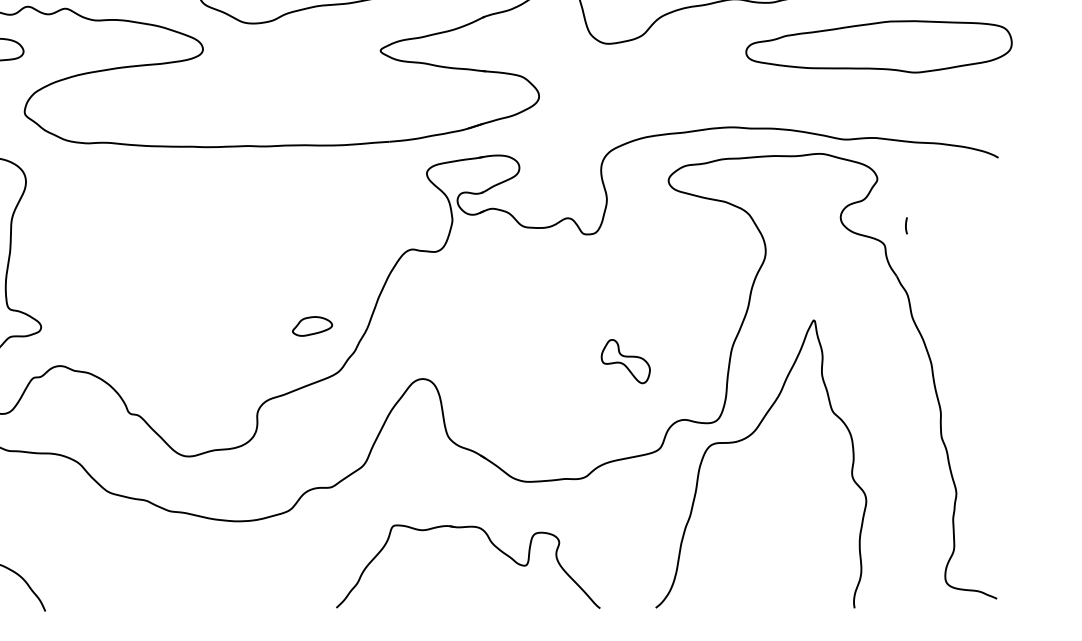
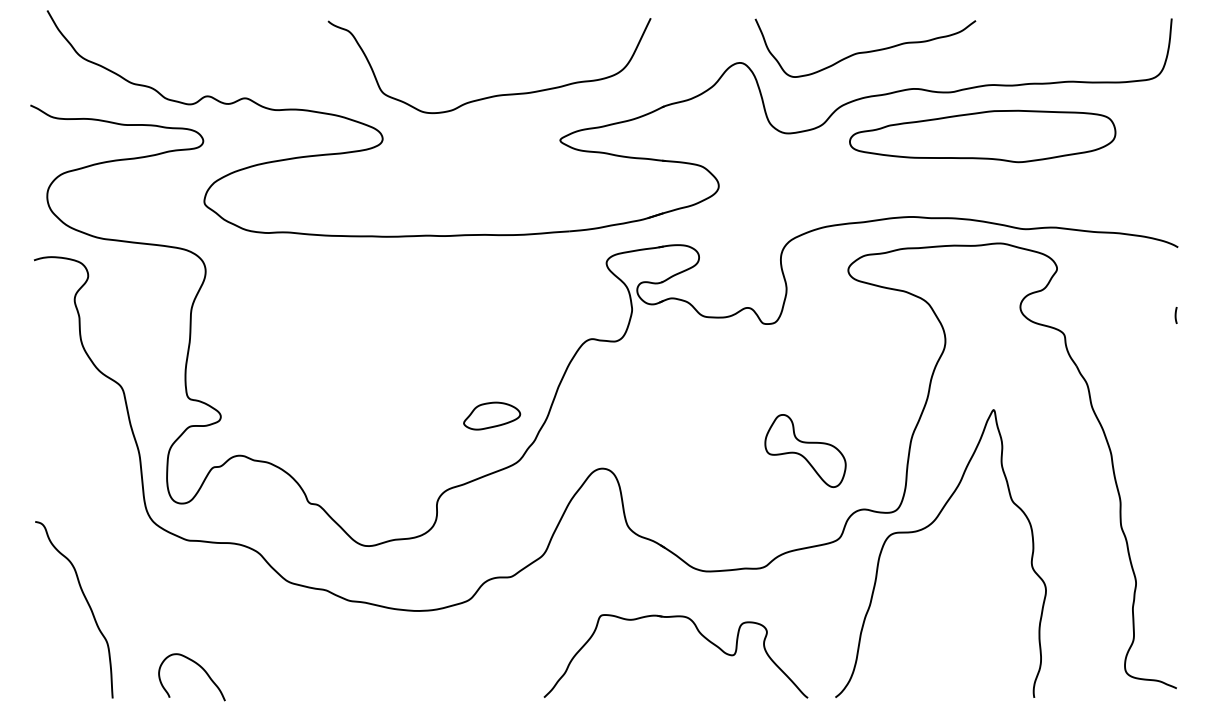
part: (878, 46) -> (982, 136), moved
line: (905, 225) -> (1175, 315), moved
part: (312, 325) -> (492, 415), size x1.43
part: (625, 361) -> (805, 451), size x1.67
part: (490, 542) -> (698, 632), moved

